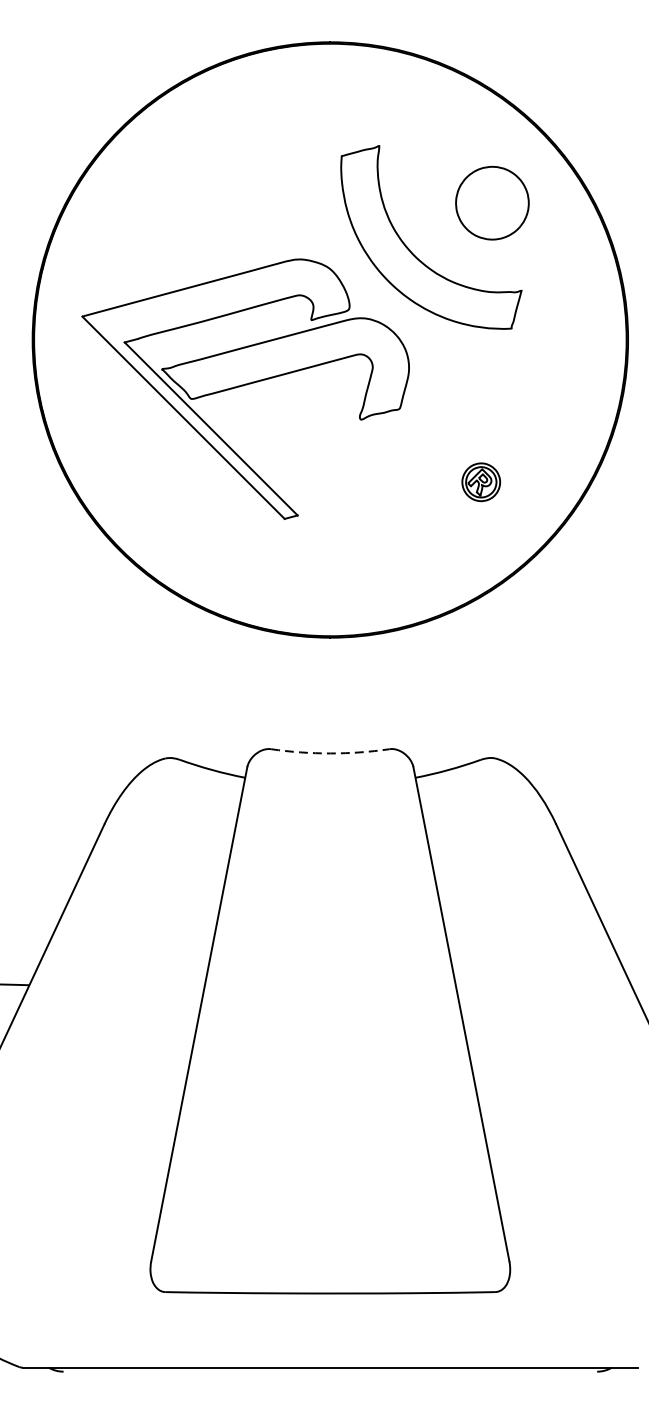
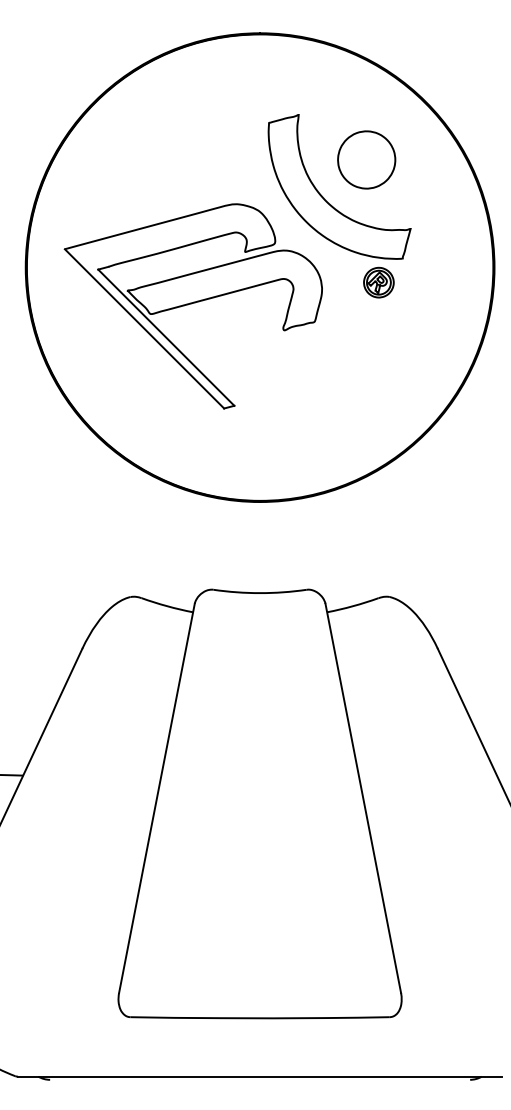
part: (492, 202) -> (366, 159), moved
part: (480, 482) -> (378, 282), moved
arc: (330, 753) -> (260, 593), dashed -> solid

